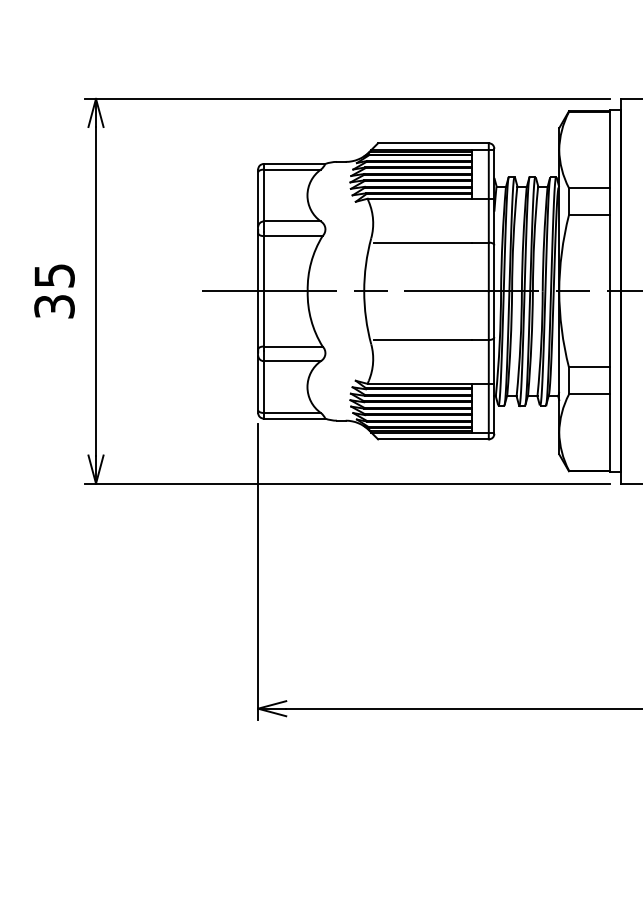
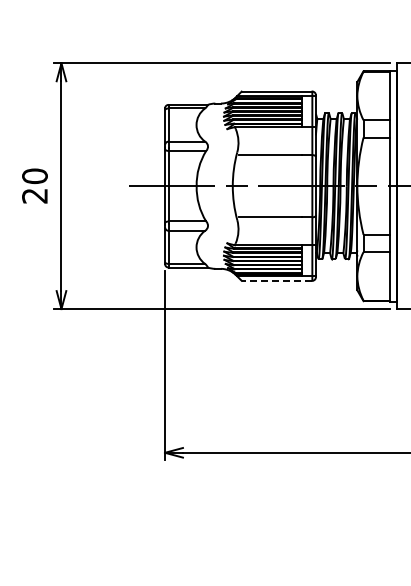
text: (53, 290) -> (34, 185), 35 -> 20
line: (432, 438) -> (276, 280), solid -> dashed

